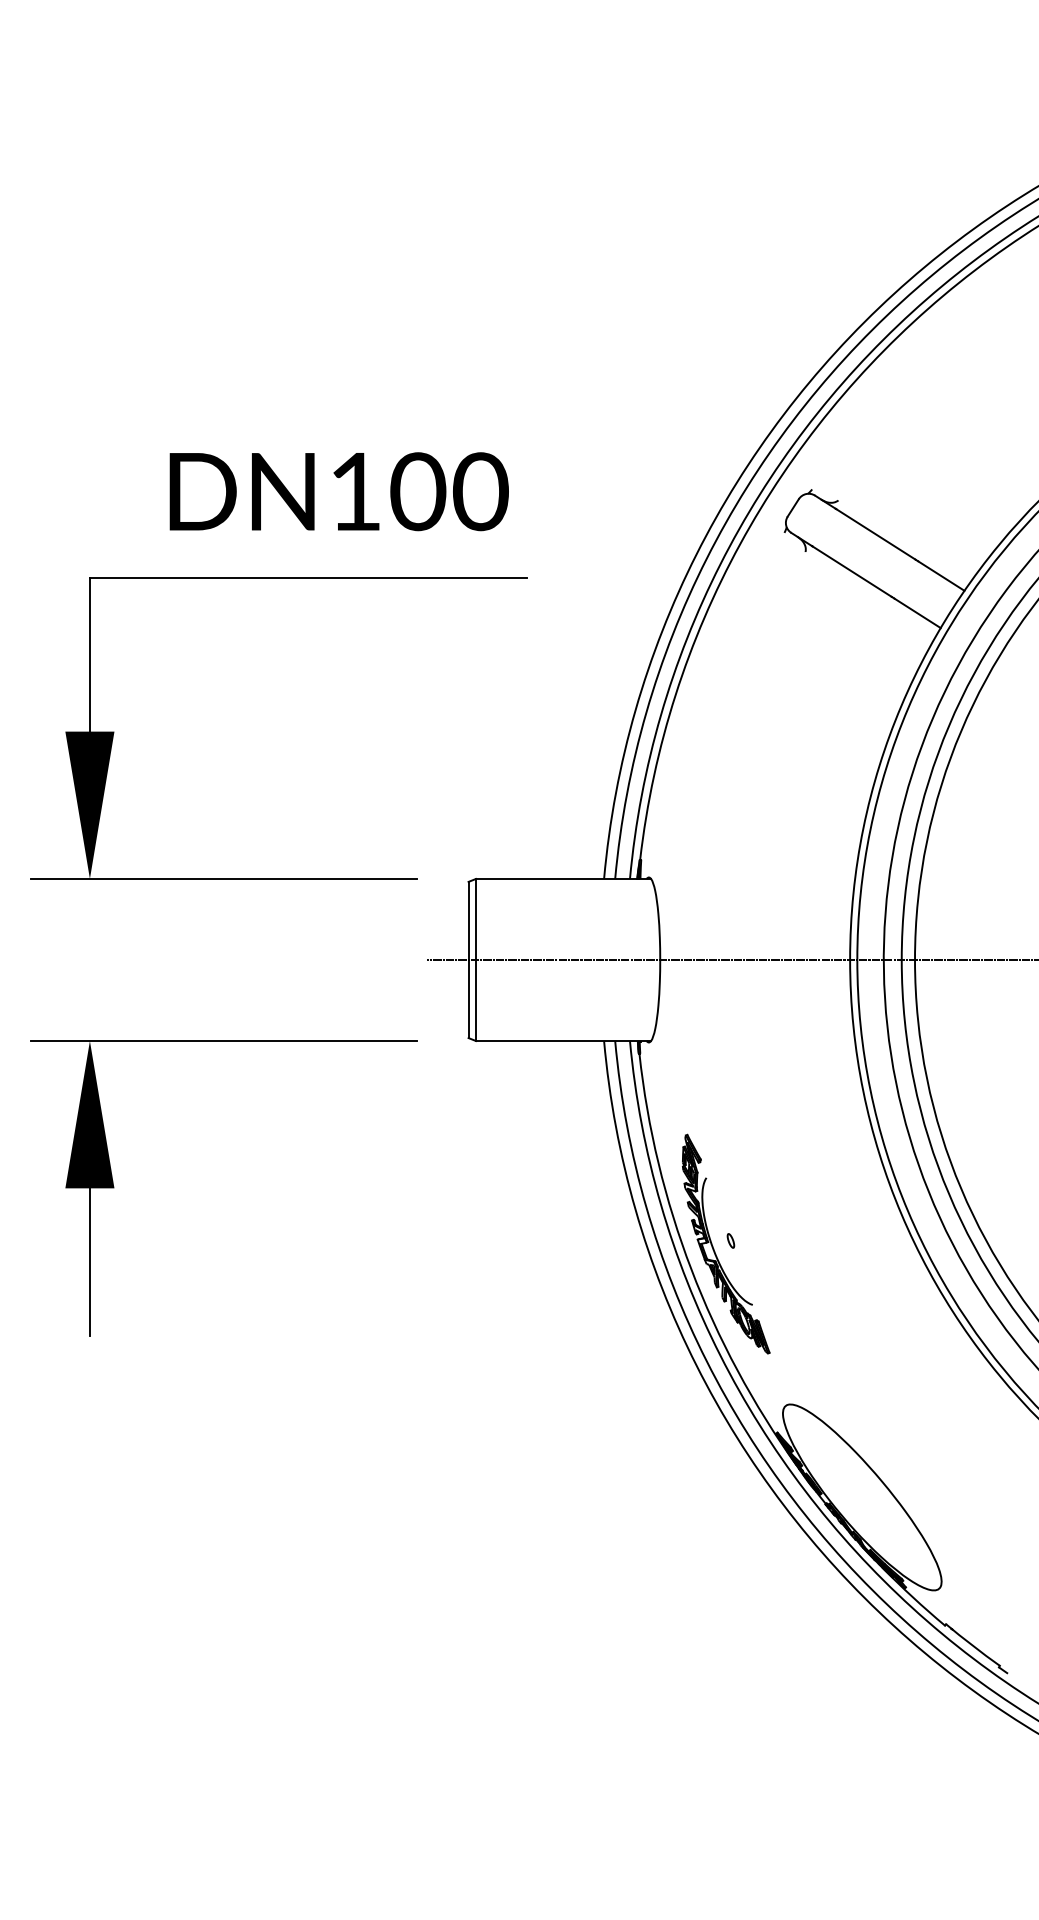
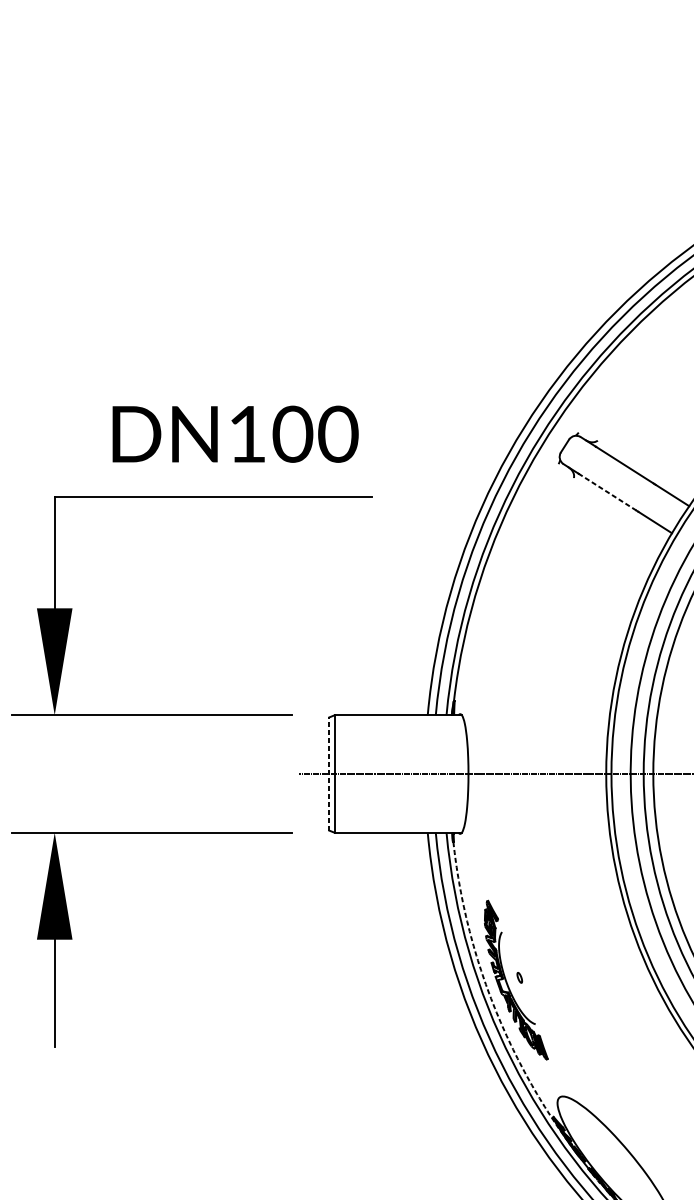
line: (851, 571) -> (607, 492), solid -> dashed
line: (468, 959) -> (329, 773), solid -> dashed
arc: (691, 1269) -> (491, 998), solid -> dashed

